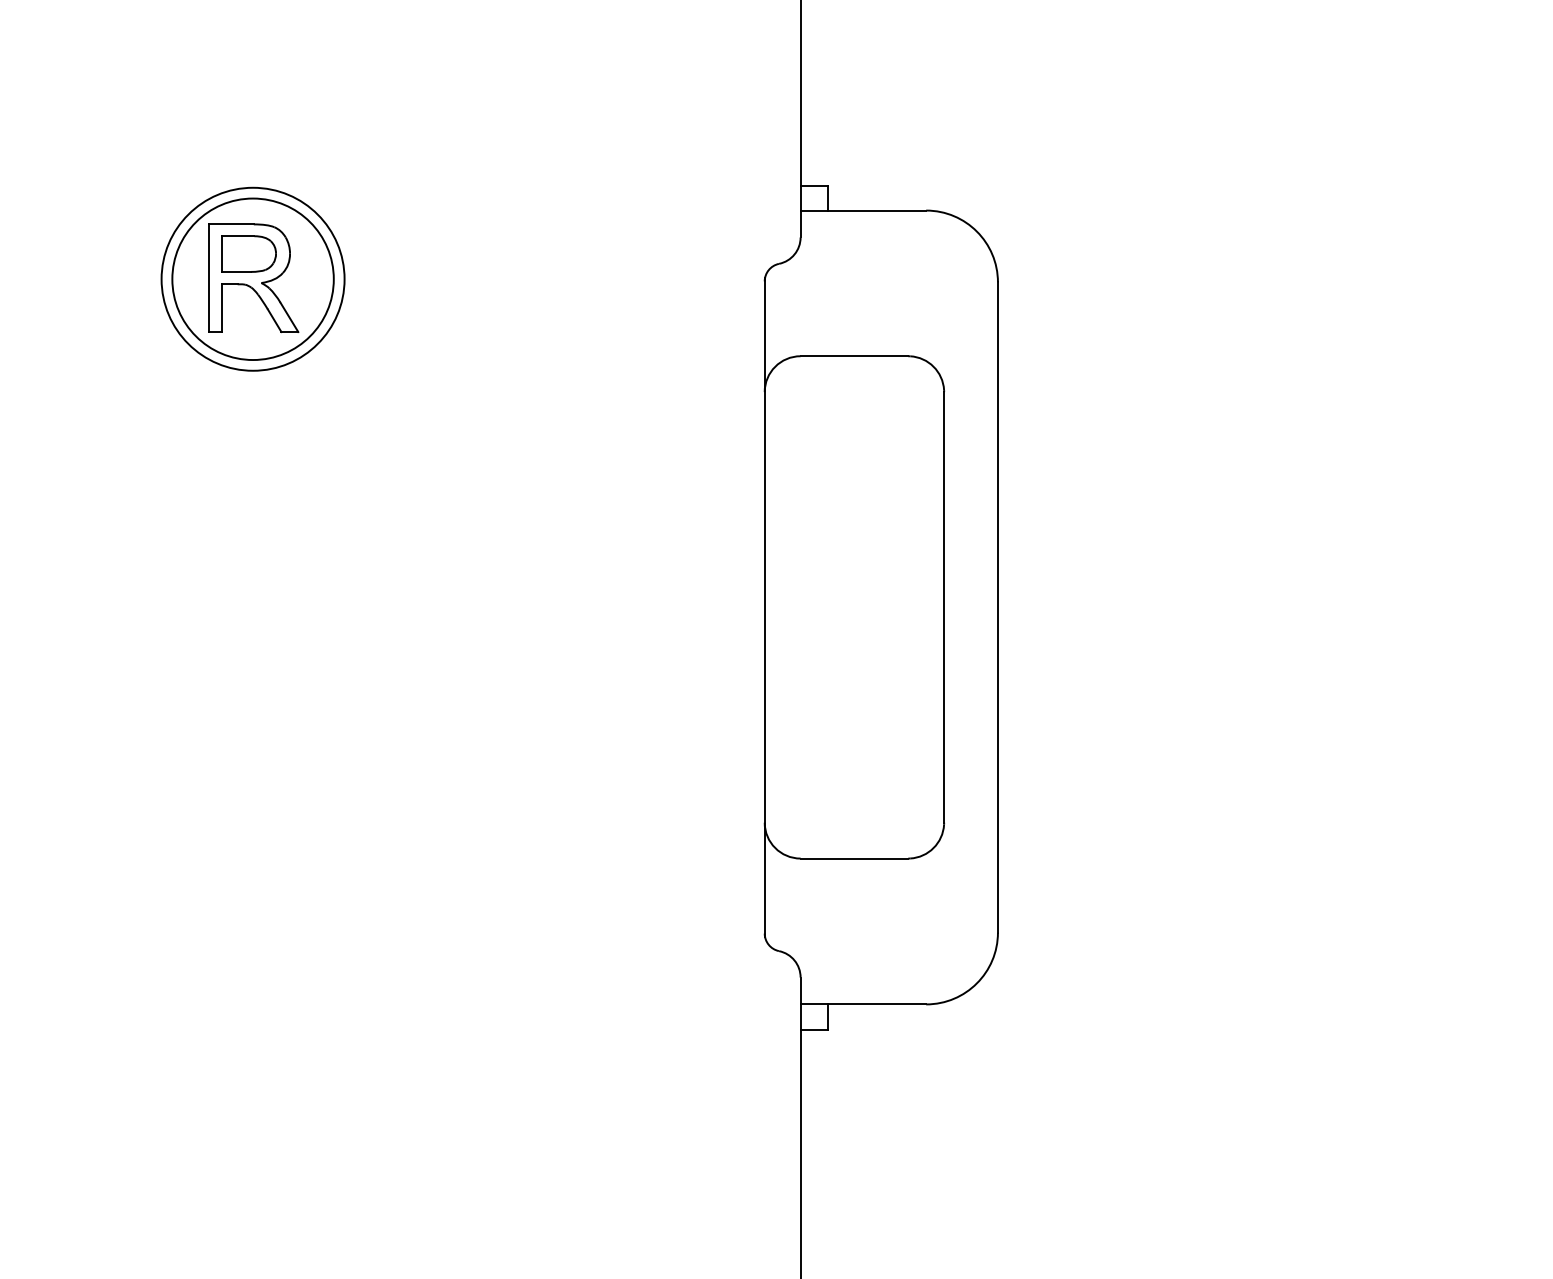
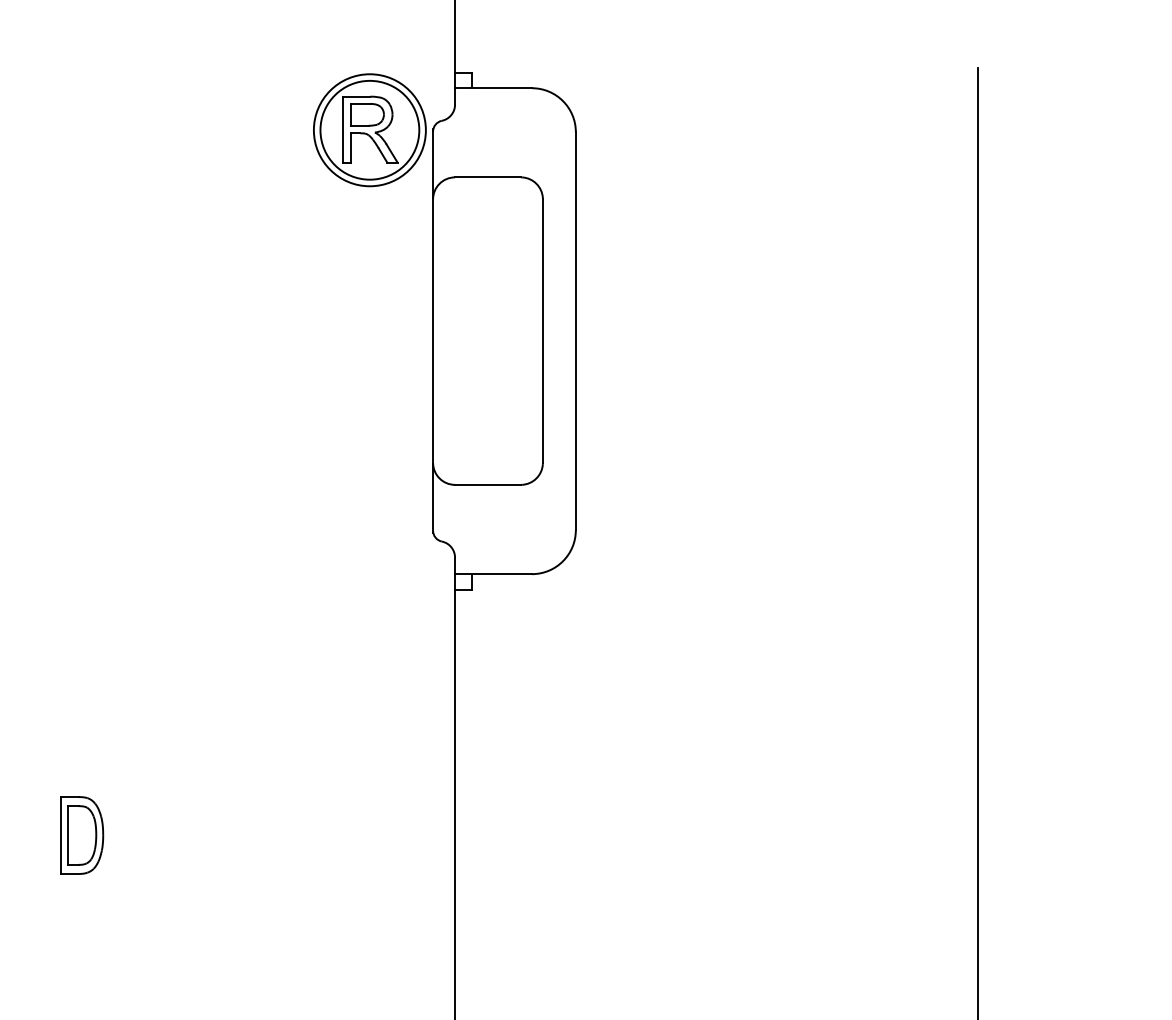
part: (252, 279) -> (369, 130), moved

